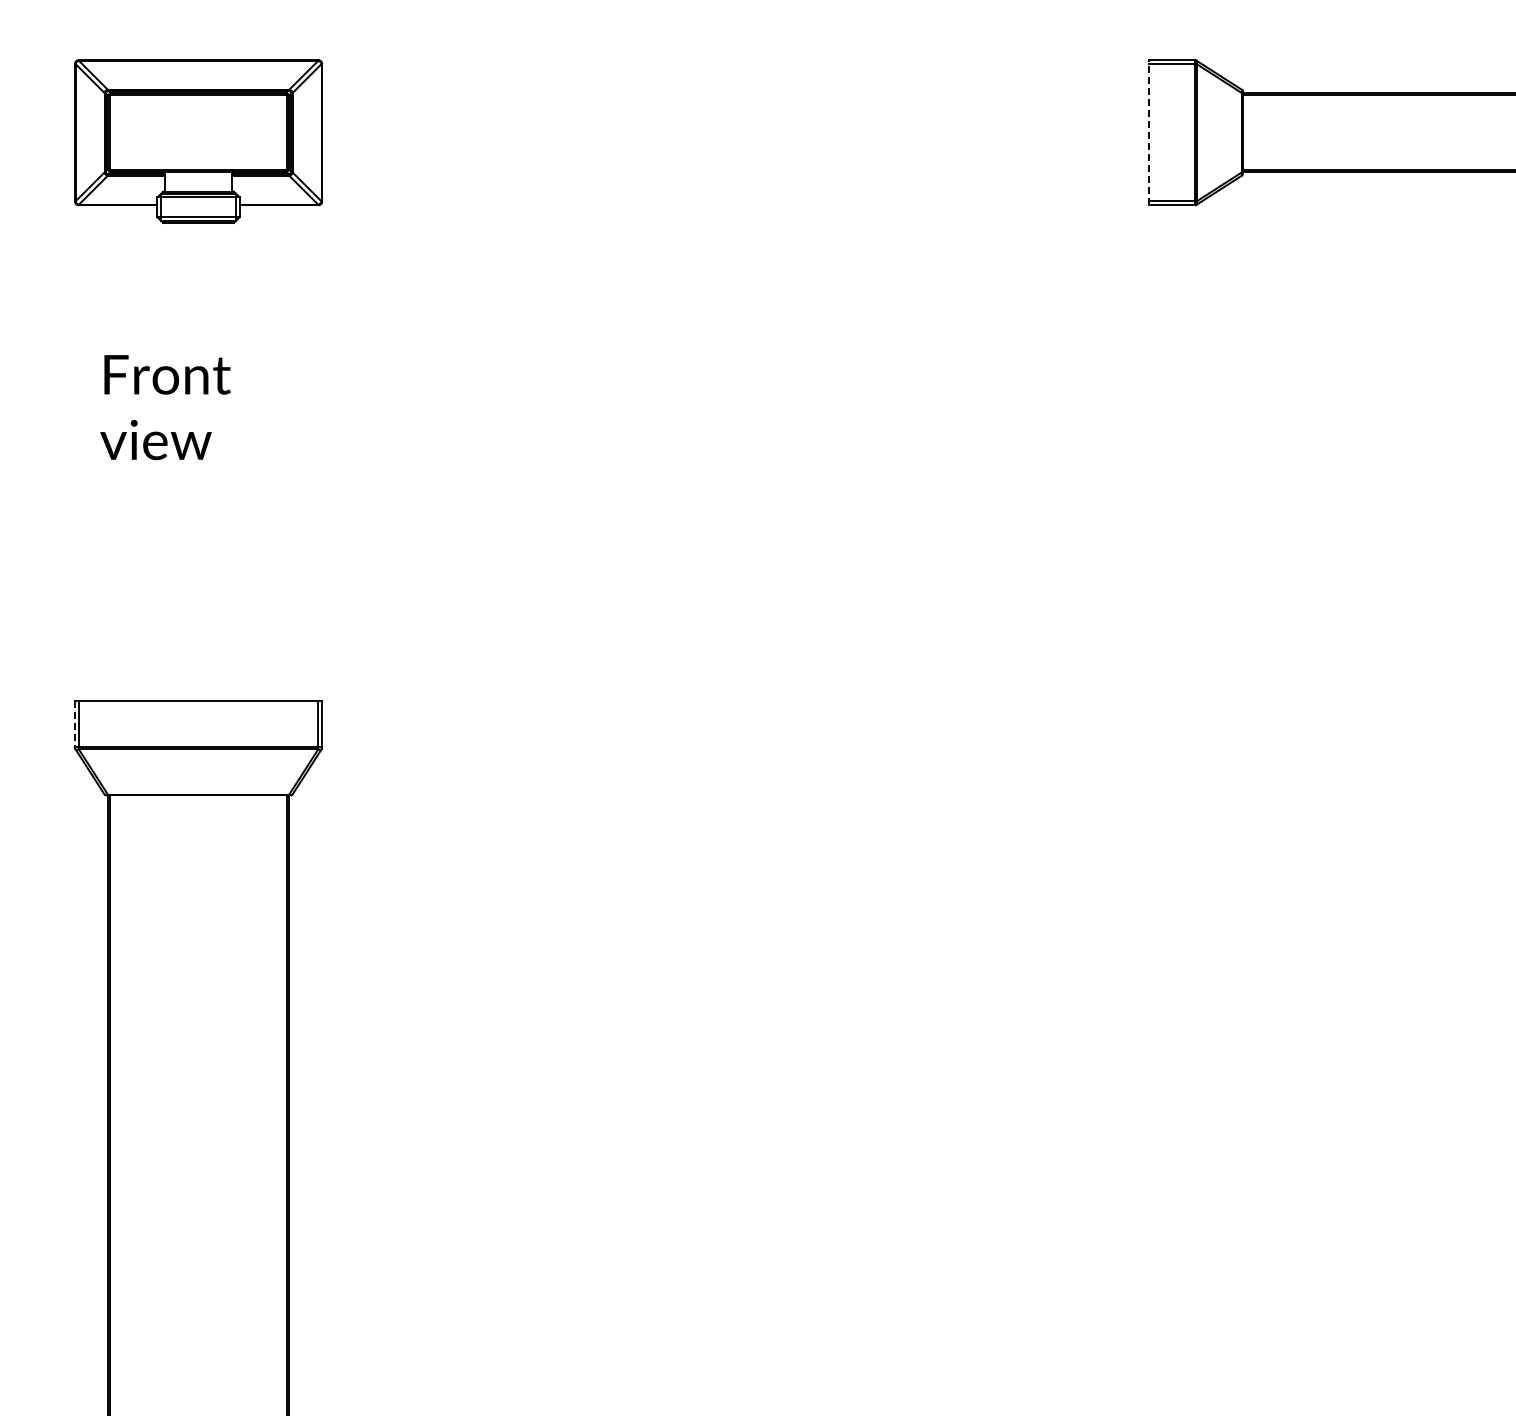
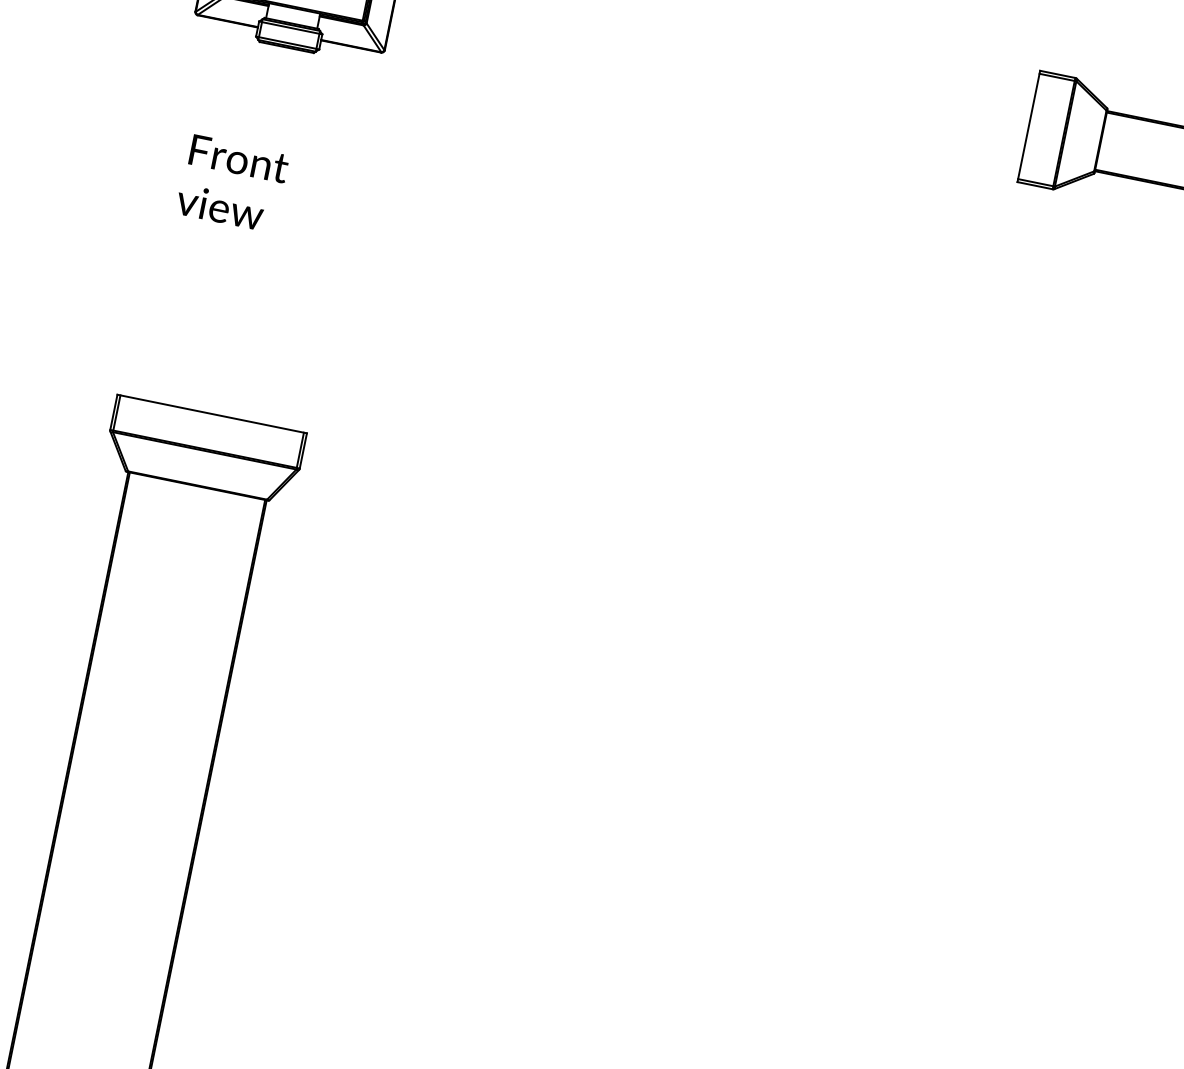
line: (1148, 132) -> (1028, 126), dashed -> solid
line: (74, 724) -> (113, 412), dashed -> solid

